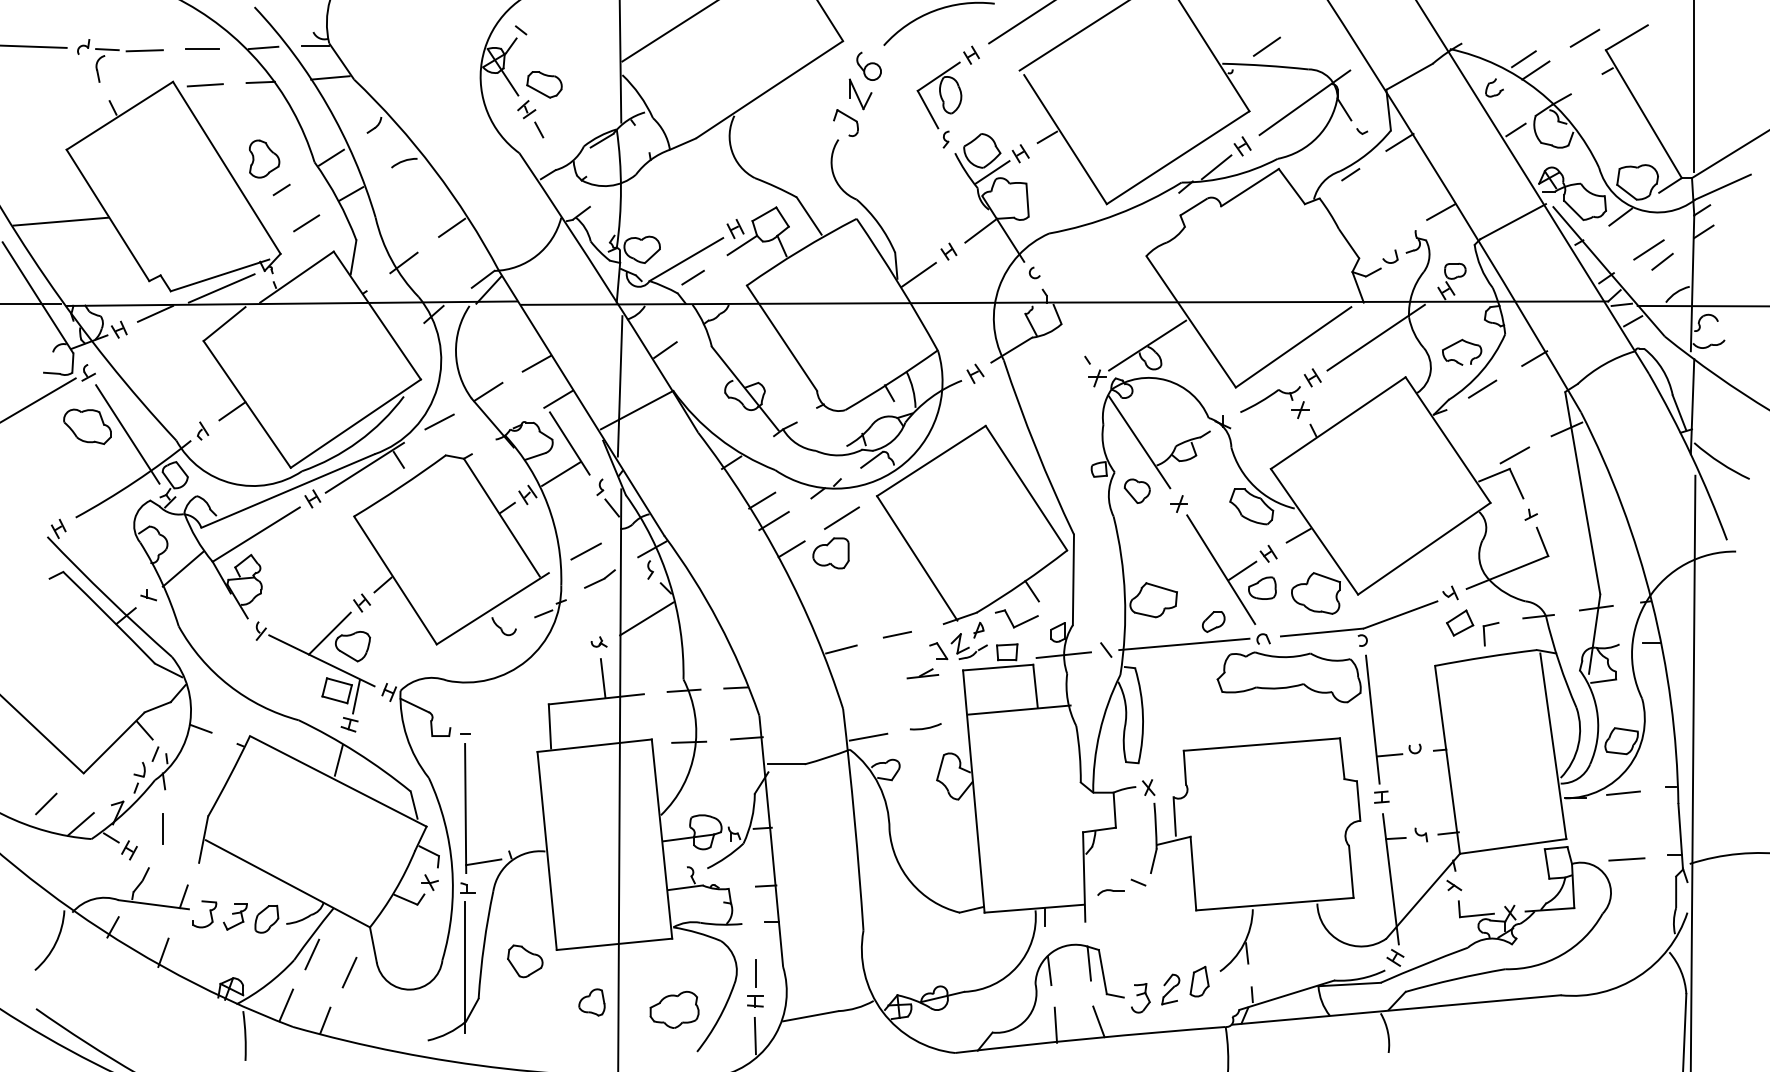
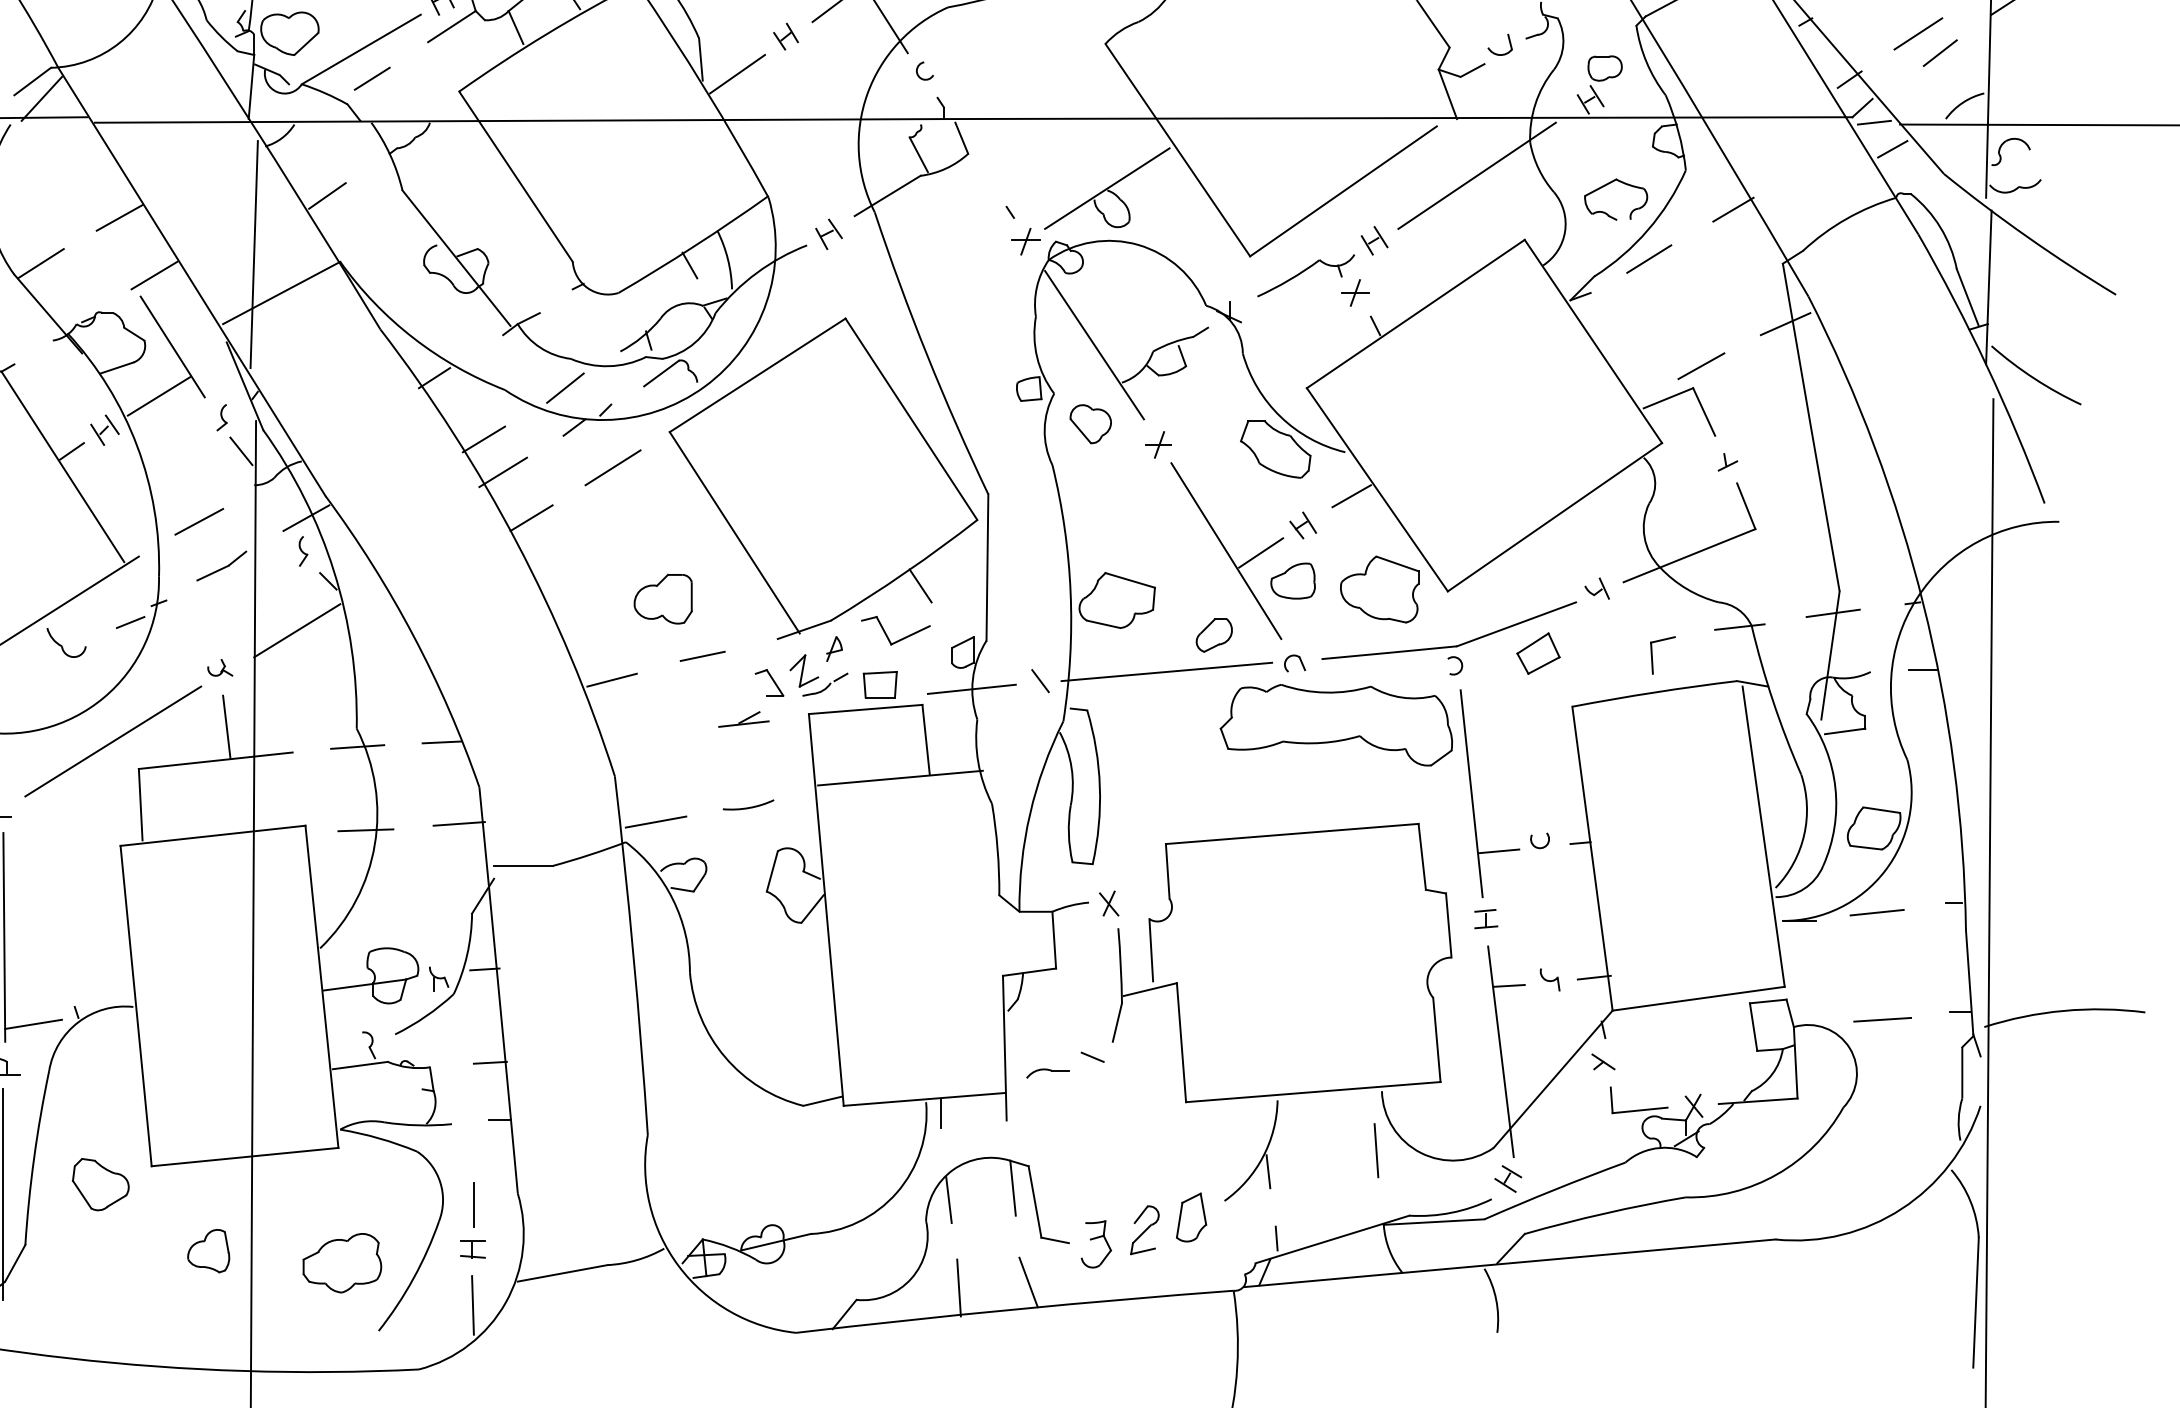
line: (812, 468) -> (565, 387), added
part: (830, 553) -> (662, 599), moved
part: (1460, 622) -> (1539, 652), moved
line: (532, 687) -> (112, 741), added
line: (1313, 939) -> (1375, 1149), added

